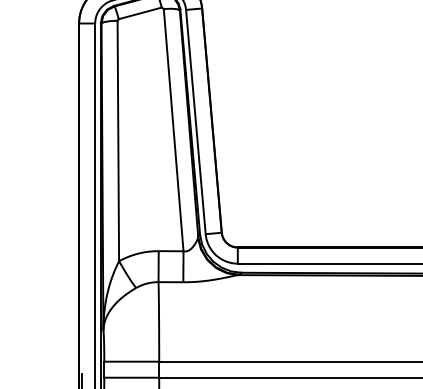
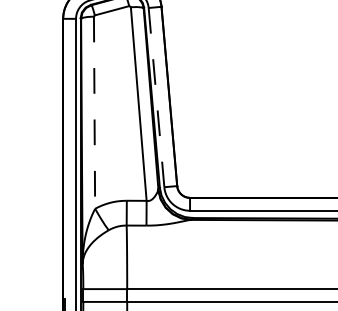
line: (195, 122) -> (156, 97), solid -> dashed
line: (118, 141) -> (94, 113), solid -> dashed

